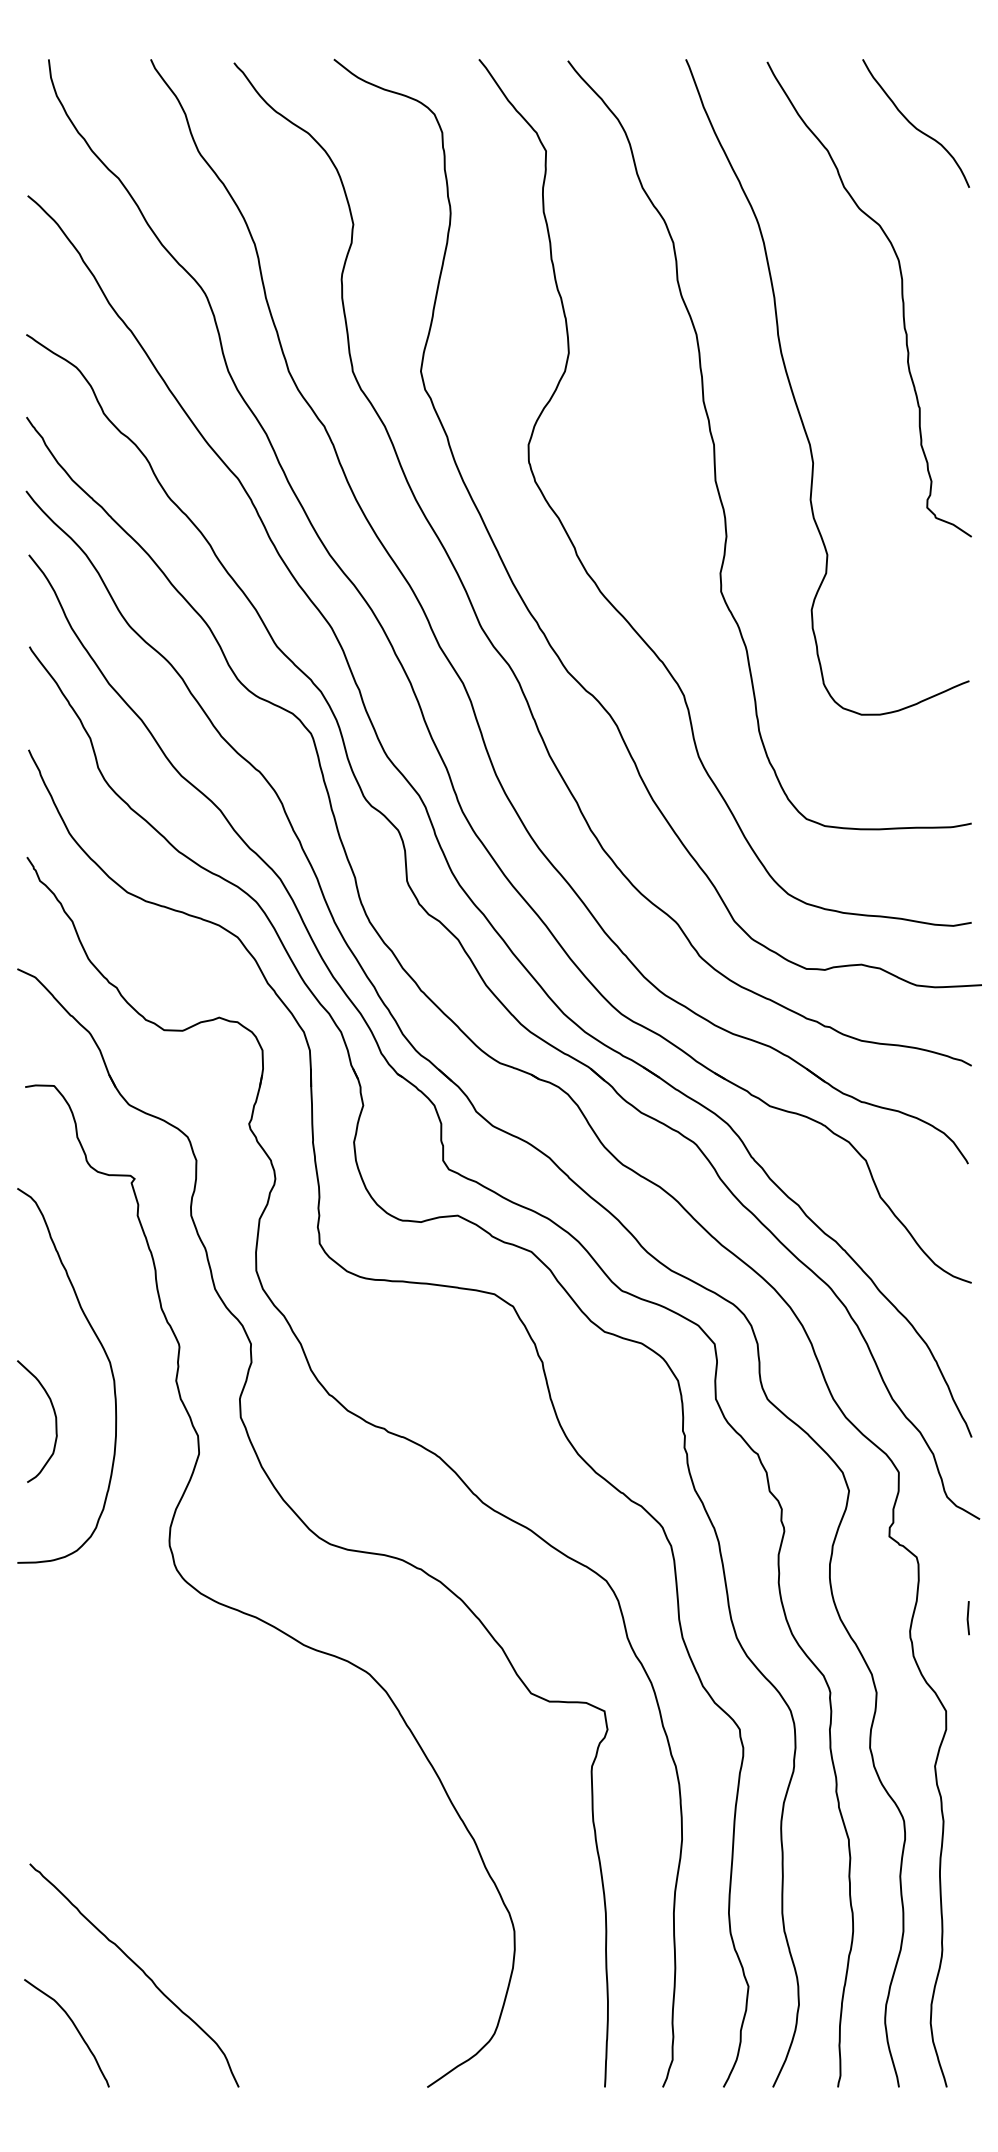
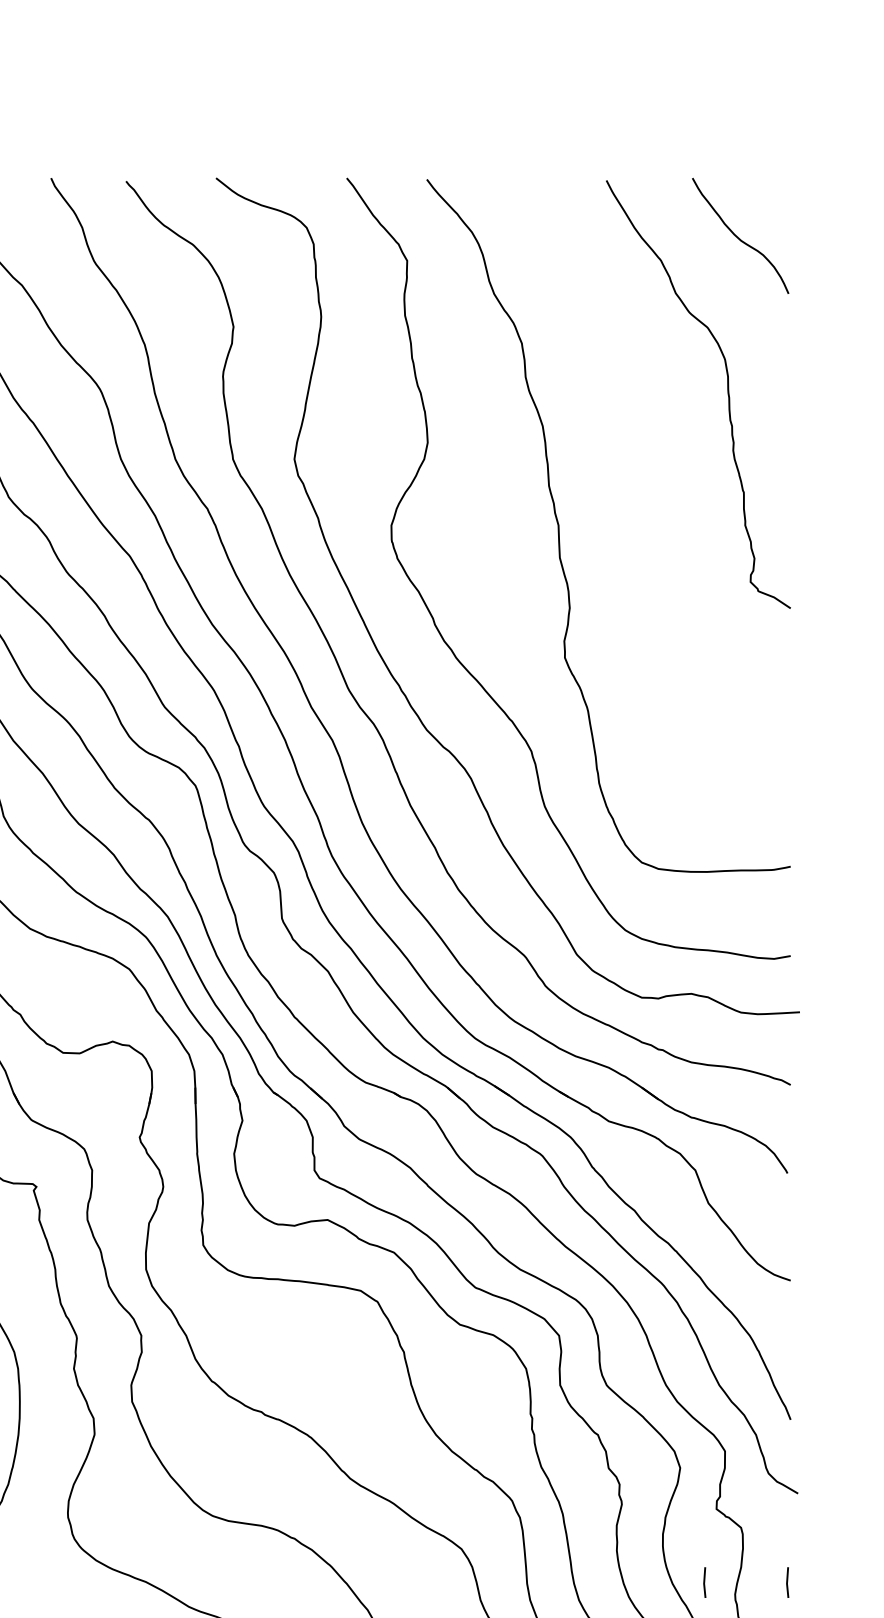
curve: (795, 398) -> (631, 483), removed
line: (875, 1618) -> (704, 1582), added

